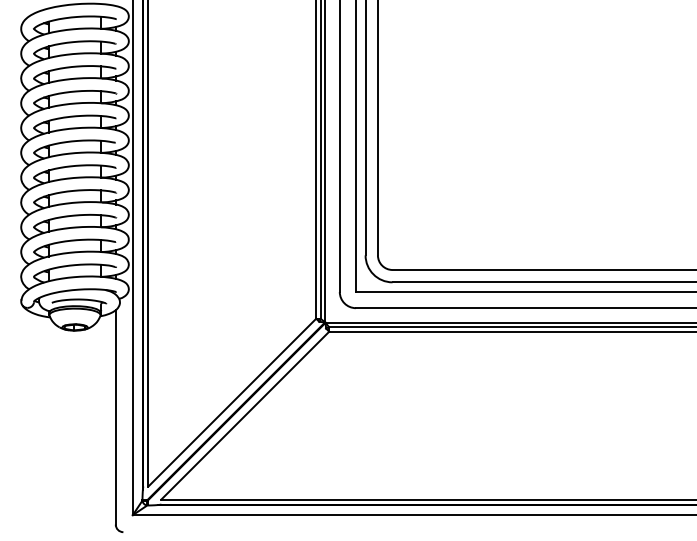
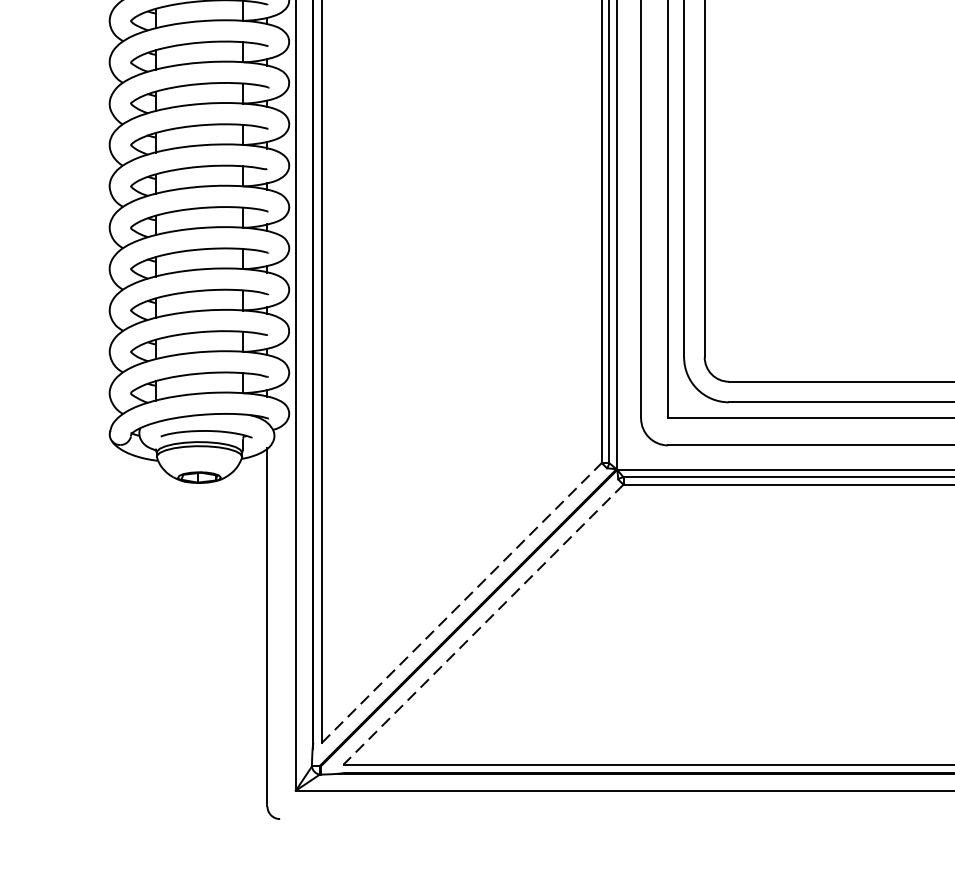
line: (232, 402) -> (462, 602), solid -> dashed
line: (245, 415) -> (483, 624), solid -> dashed

